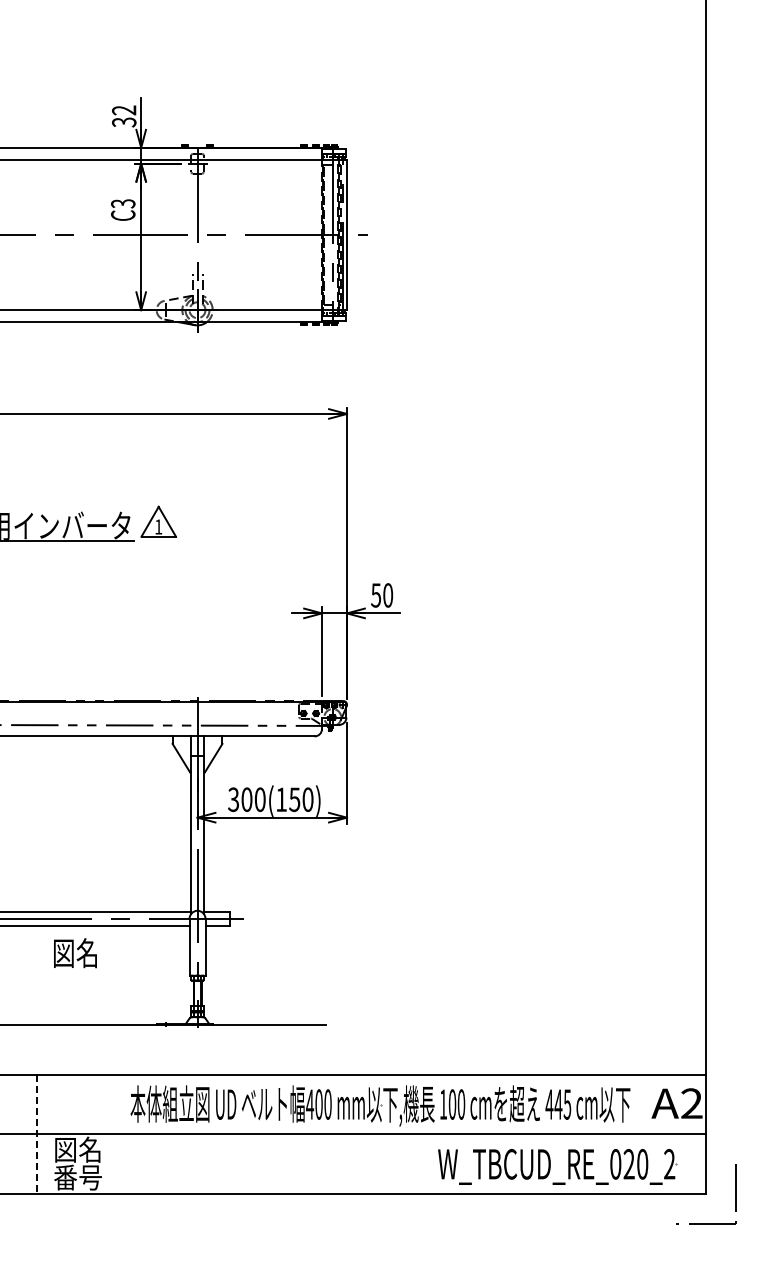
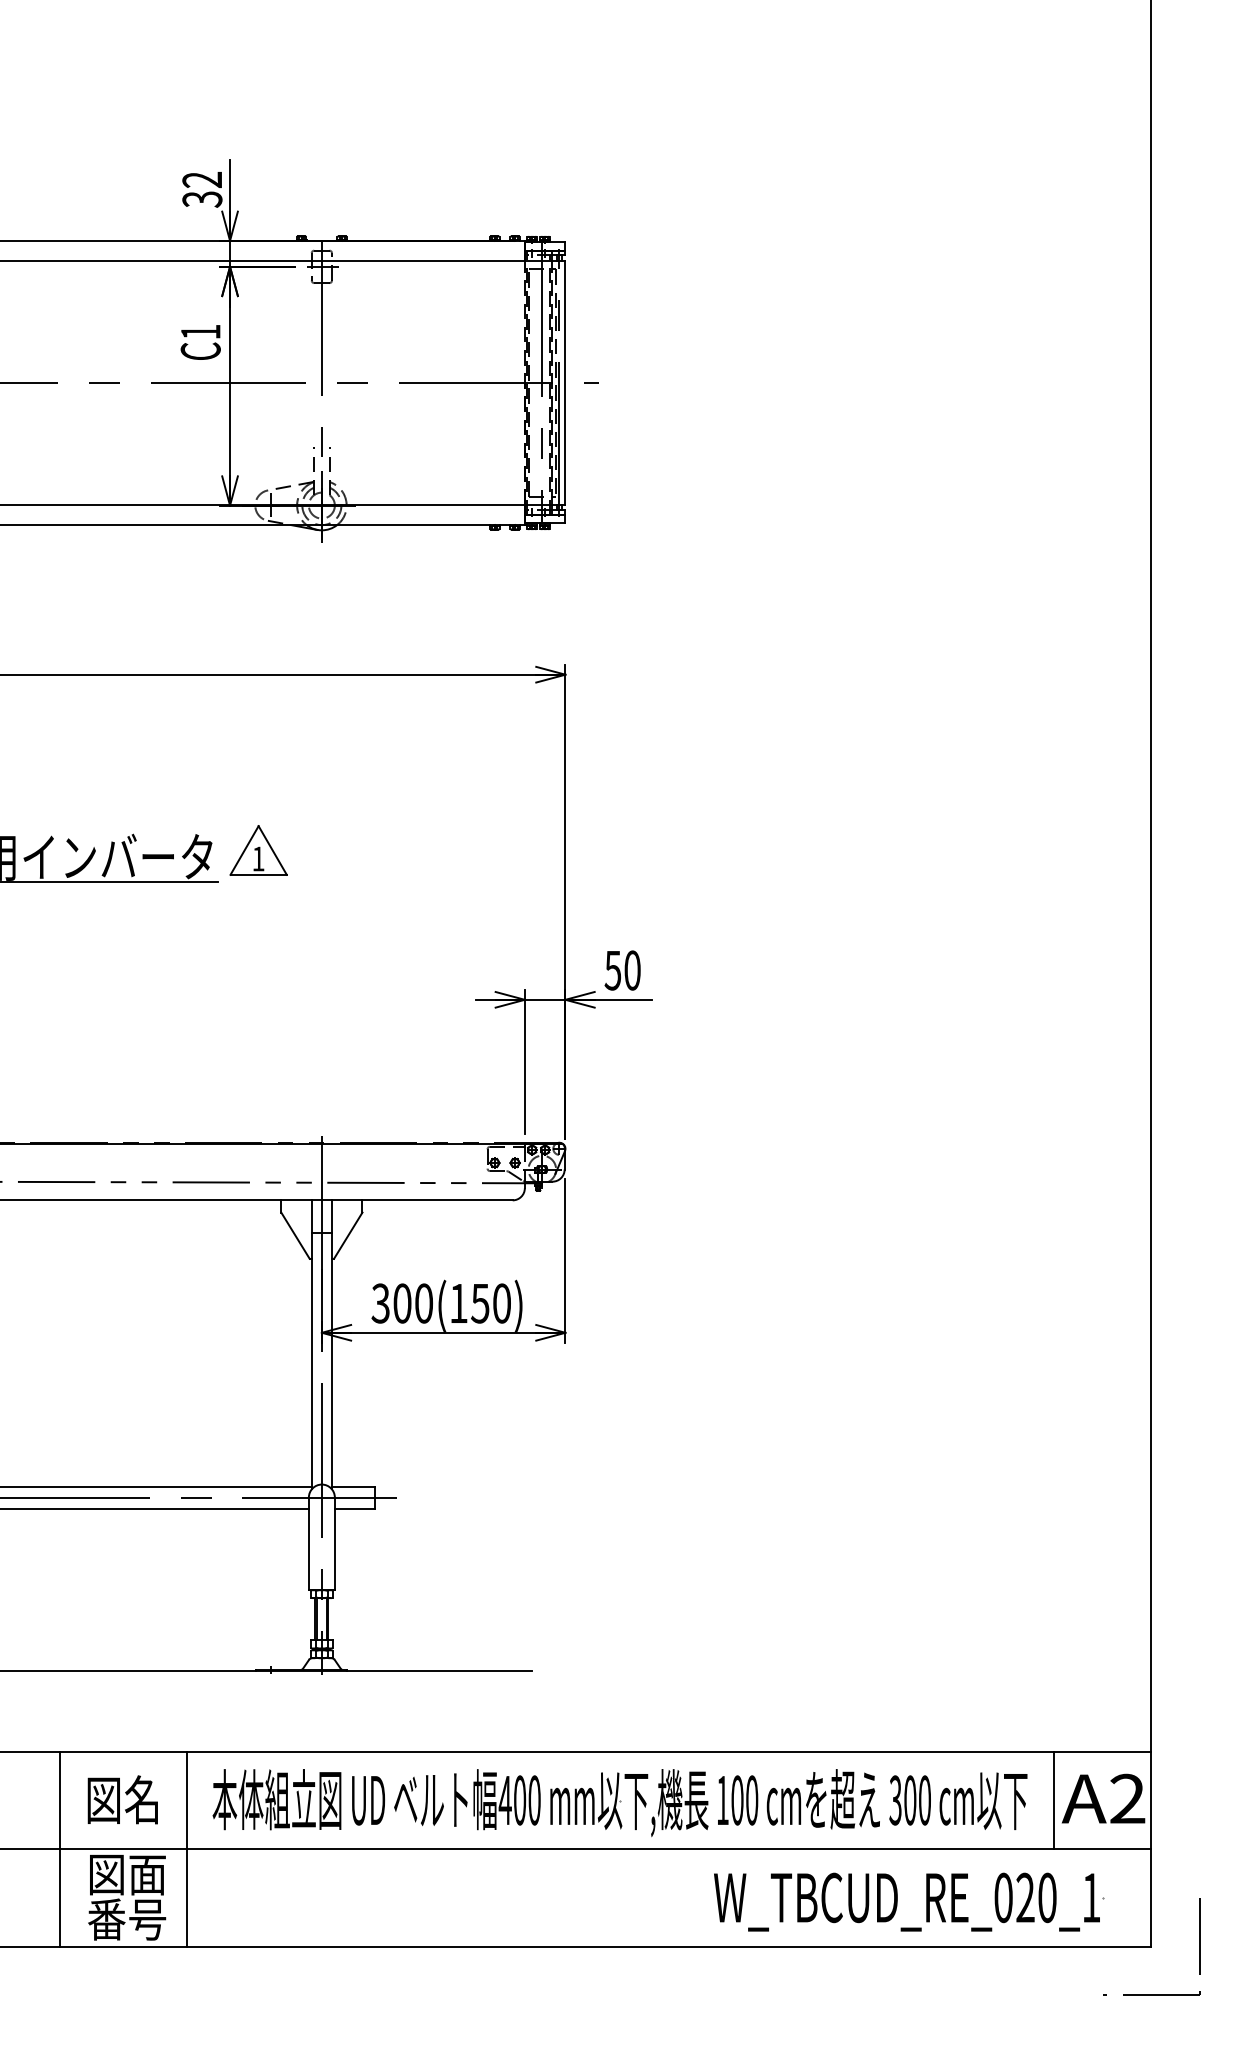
text: (123, 203) -> (201, 331), C3 -> C1
text: (75, 953) -> (122, 1800), moved
text: (558, 1104) -> (910, 1800), 445 -> 300
line: (646, 1104) -> (1053, 1800), added
line: (36, 1134) -> (59, 1849), dashed -> solid
line: (114, 1134) -> (186, 1849), added
text: (90, 1149) -> (147, 1873), 図名 -> 図面
text: (669, 1164) -> (1091, 1898), W_TBCUD_RE_020_2 -> W_TBCUD_RE_020_1

